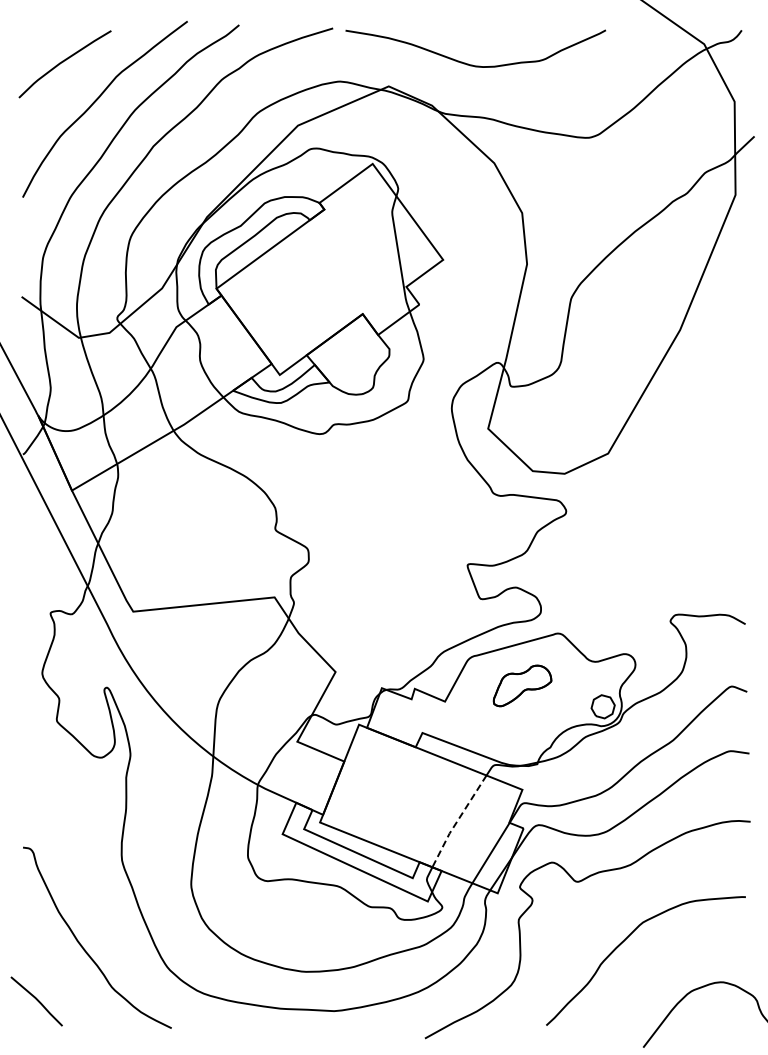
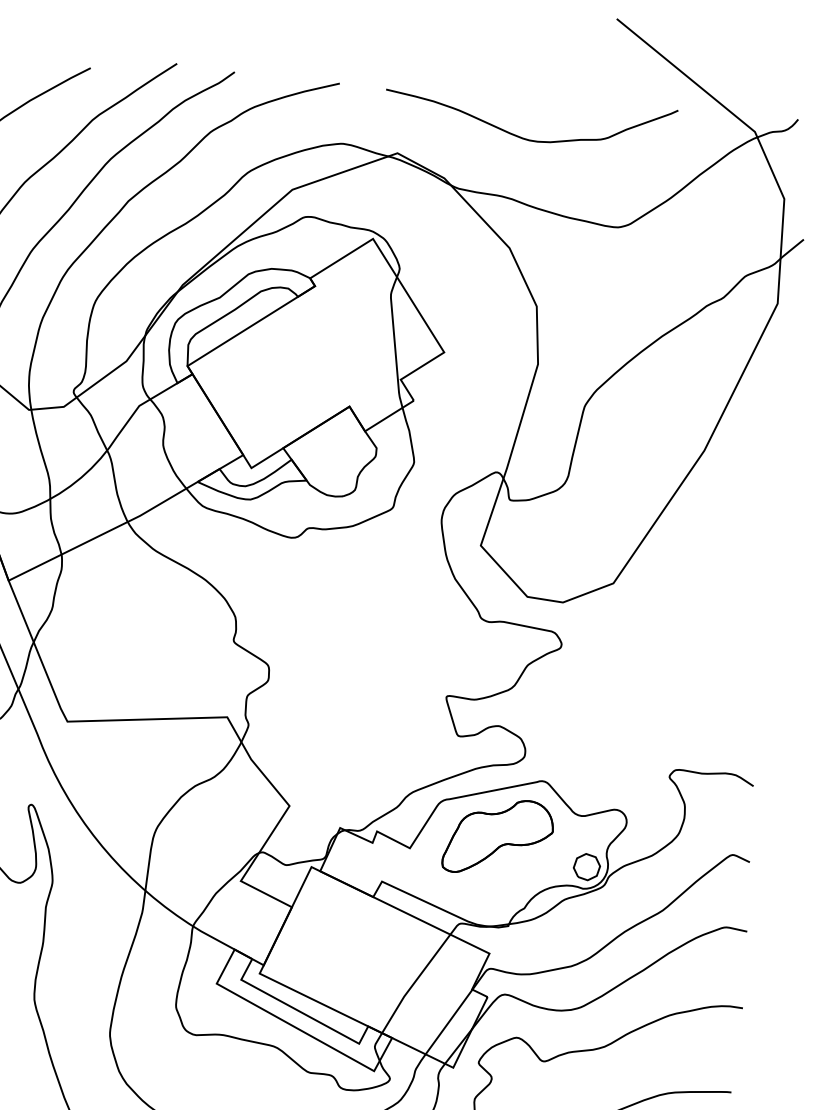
curve: (472, 64) -> (525, 137), moved
part: (522, 685) -> (498, 836), size x1.67
line: (457, 820) -> (414, 982), dashed -> solid

